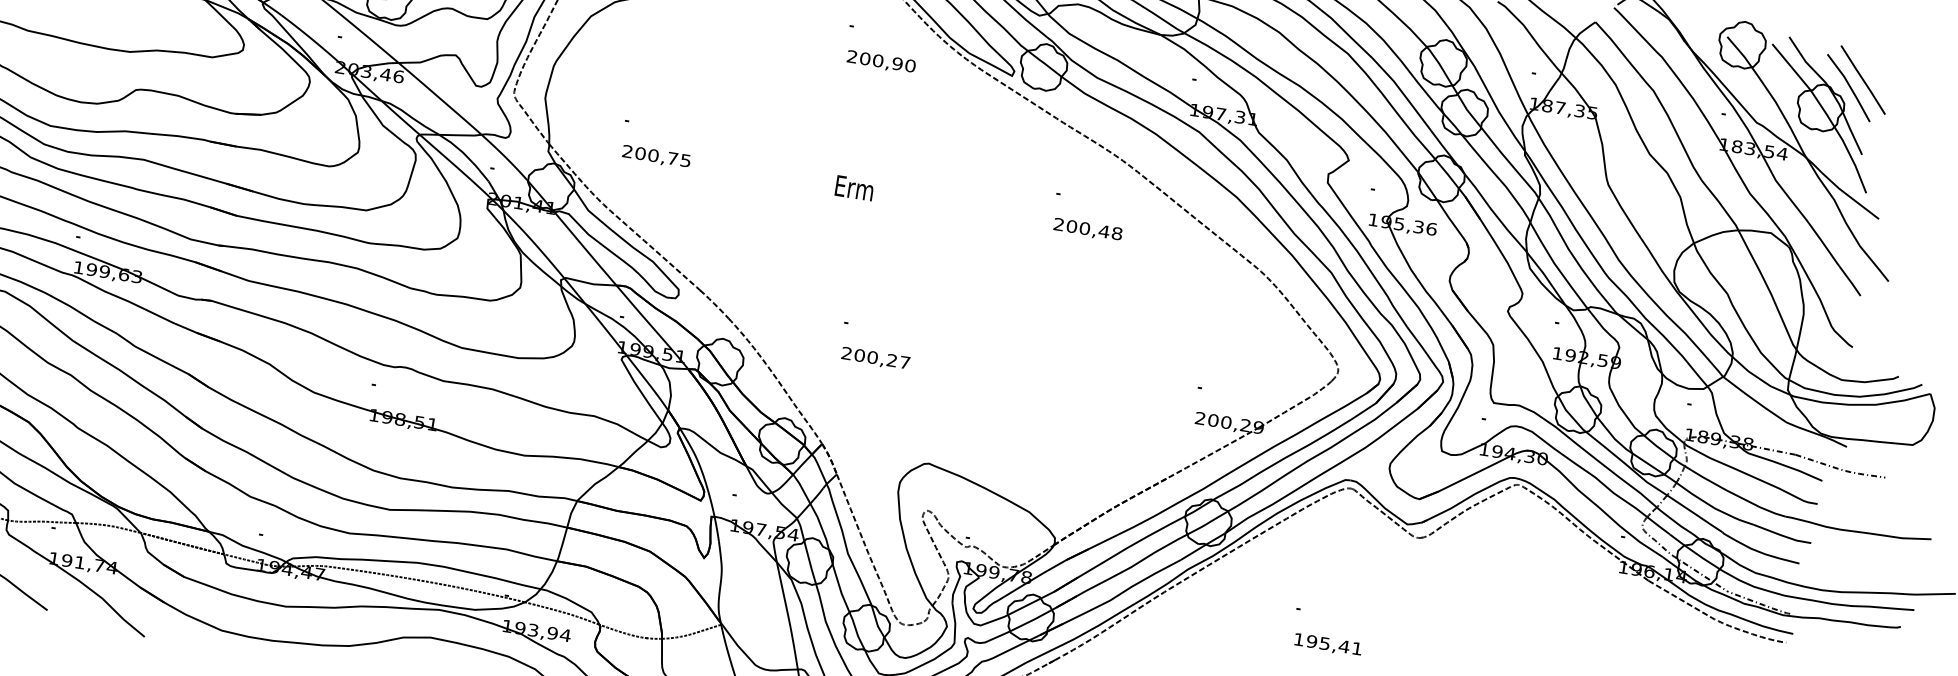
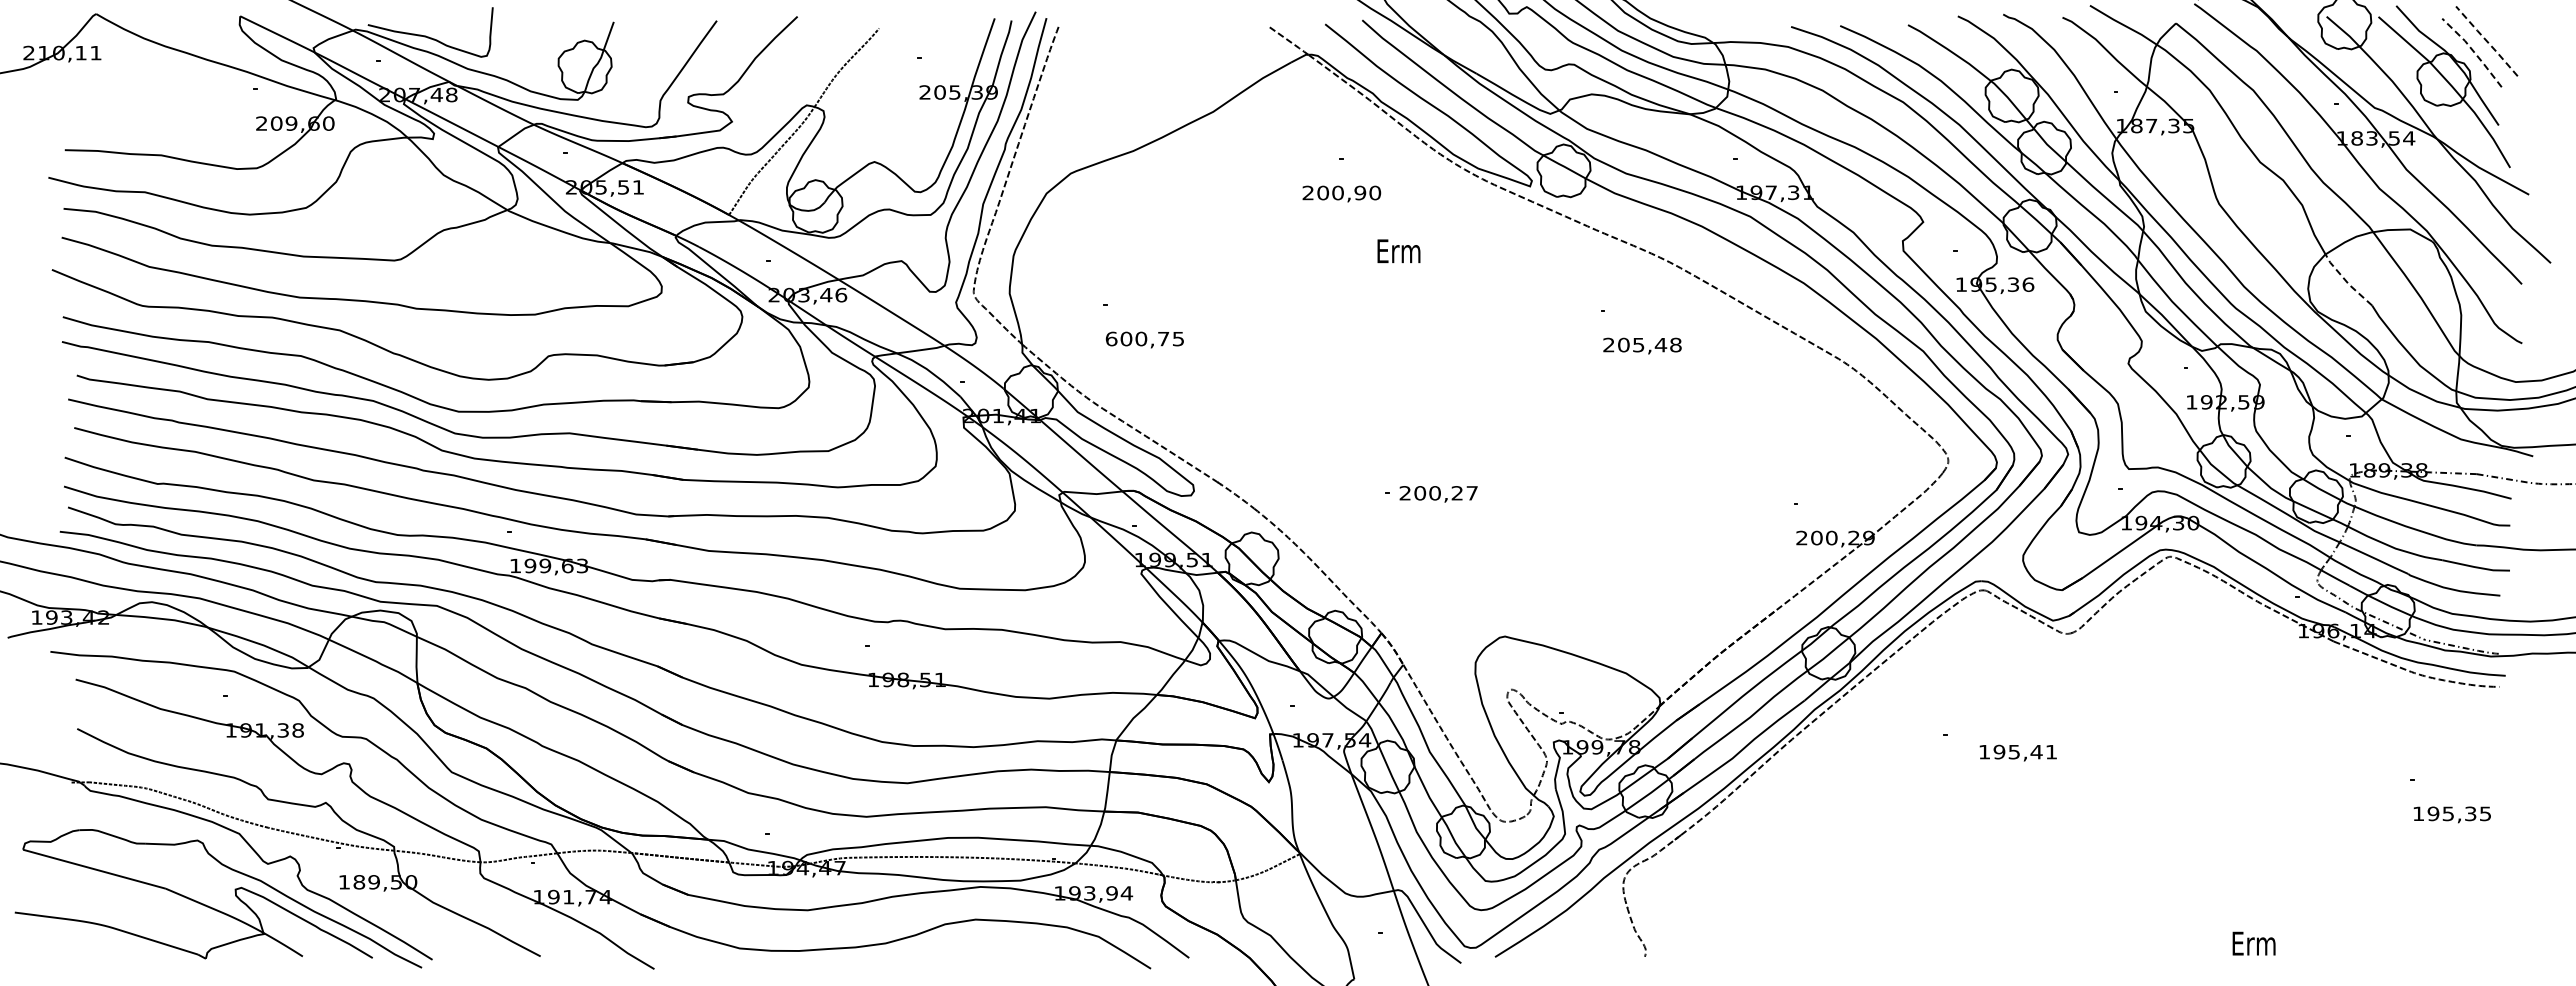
text: (881, 61) -> (1341, 193), moved
line: (1862, 79) -> (2486, 40), solid -> dashed
line: (1850, 87) -> (2473, 51), solid -> dashed
text: (627, 151) -> (1111, 338), 200,75 -> 600,75
text: (854, 188) -> (1398, 251), moved
text: (1084, 228) -> (1638, 344), 200,48 -> 205,48
line: (1708, 269) -> (2346, 281), solid -> dashed
text: (875, 359) -> (1438, 494), moved
text: (1327, 644) -> (2017, 752), moved

